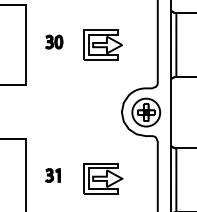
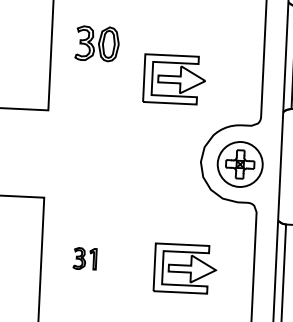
part: (54, 41) -> (97, 42), size x1.6
part: (102, 44) -> (173, 78), moved
part: (103, 178) -> (185, 268), moved

